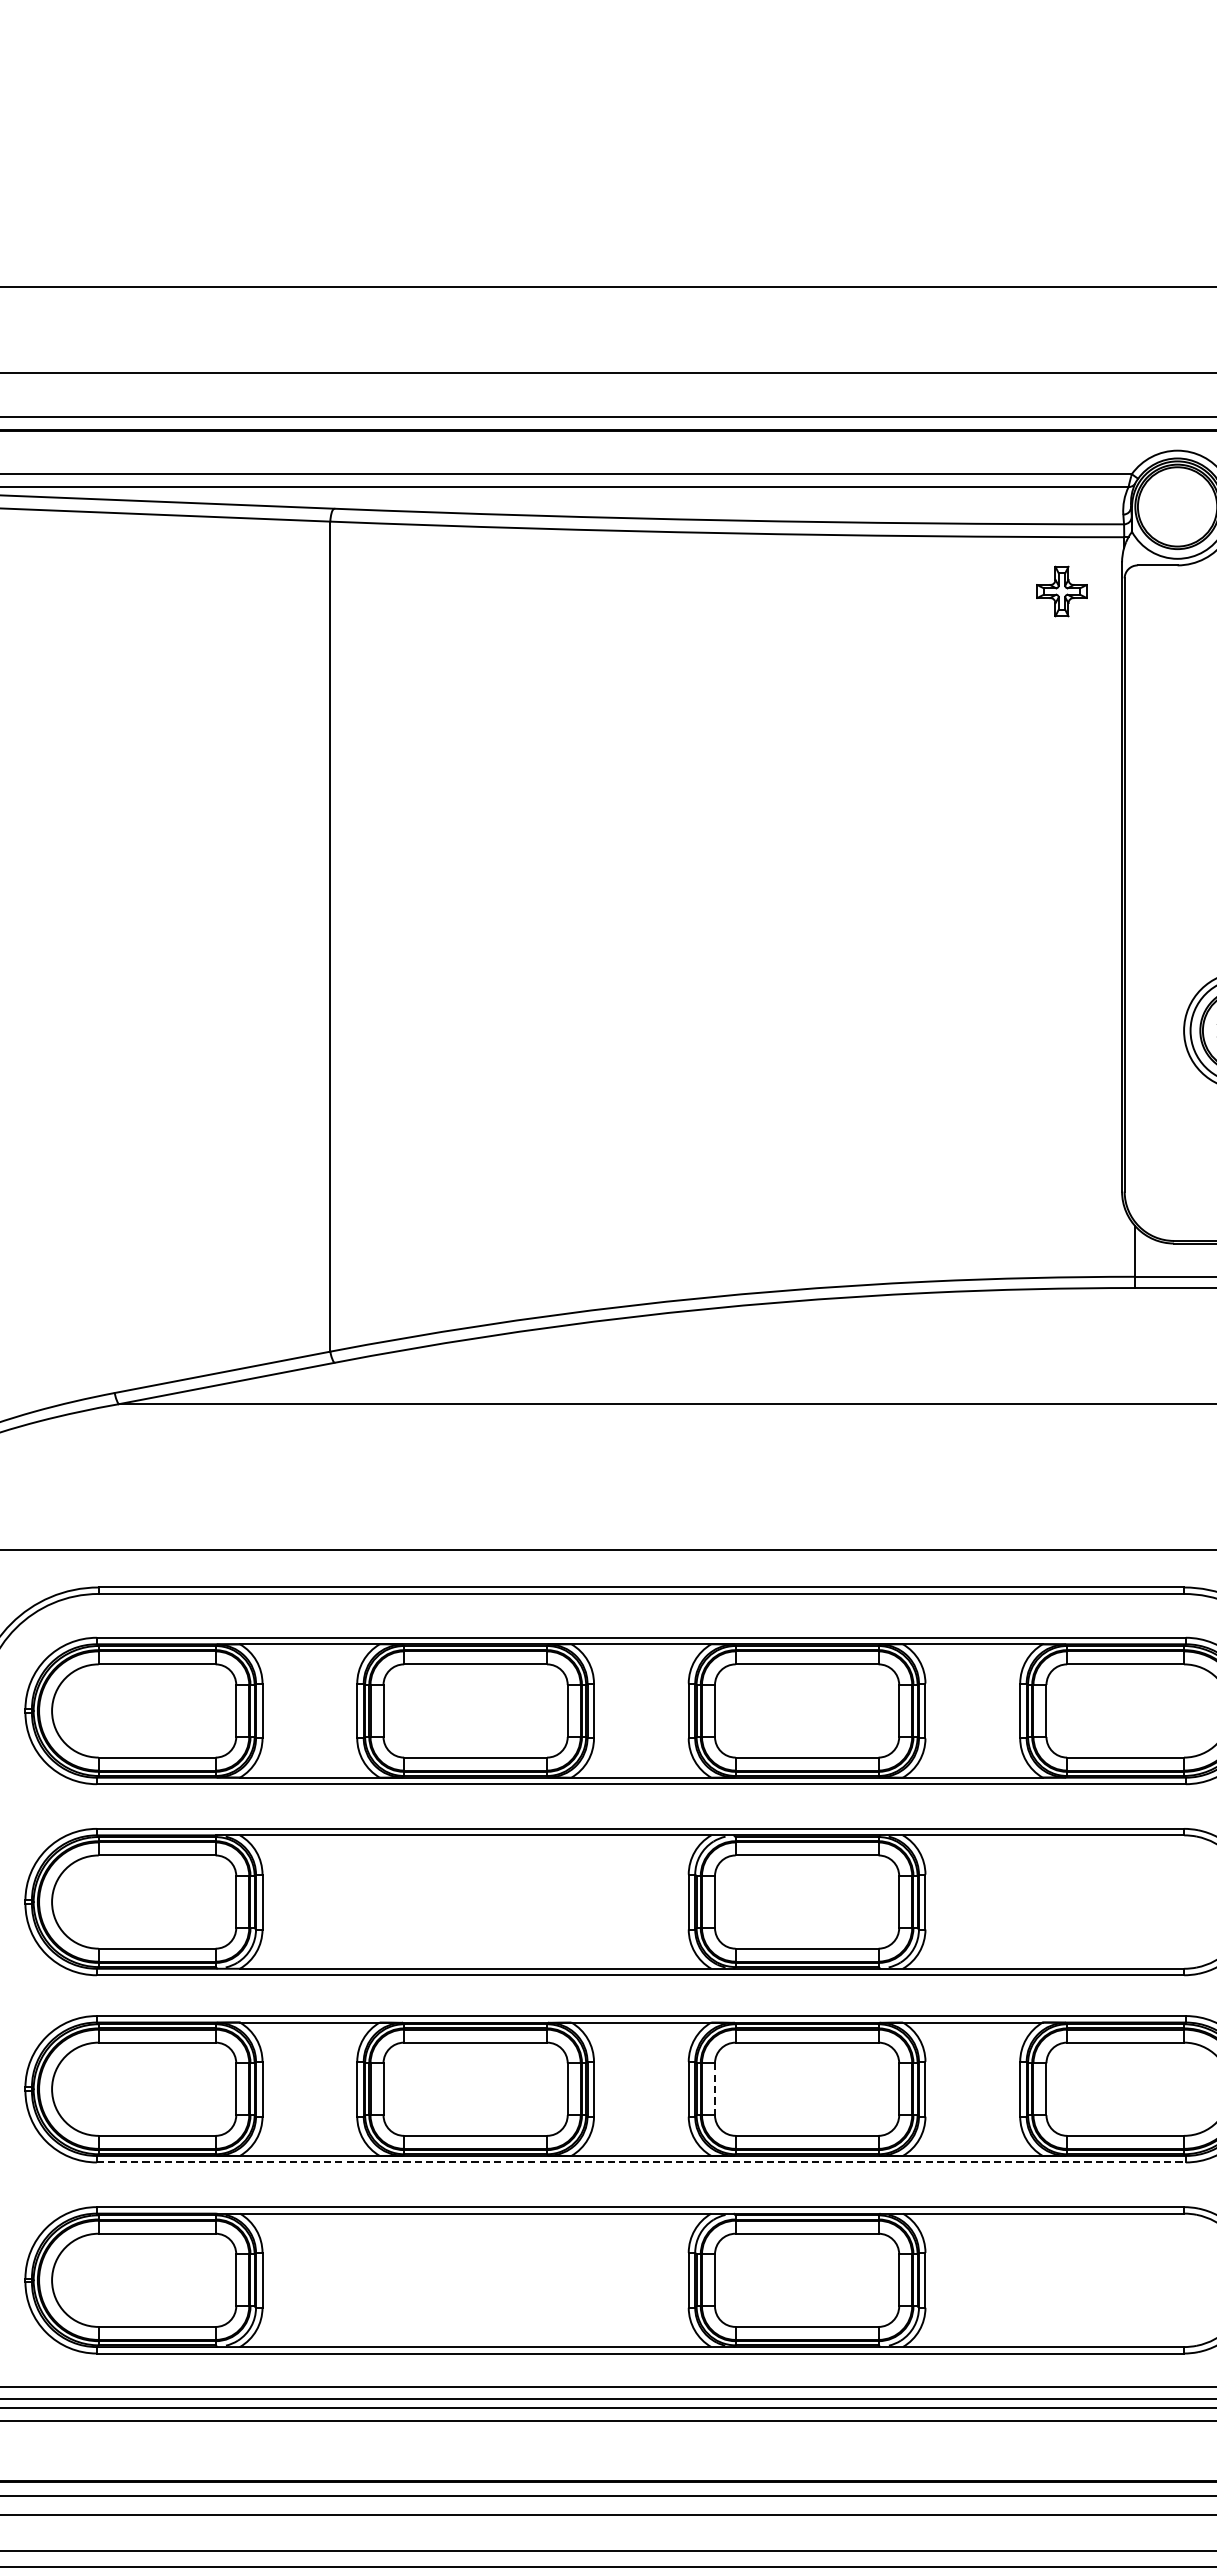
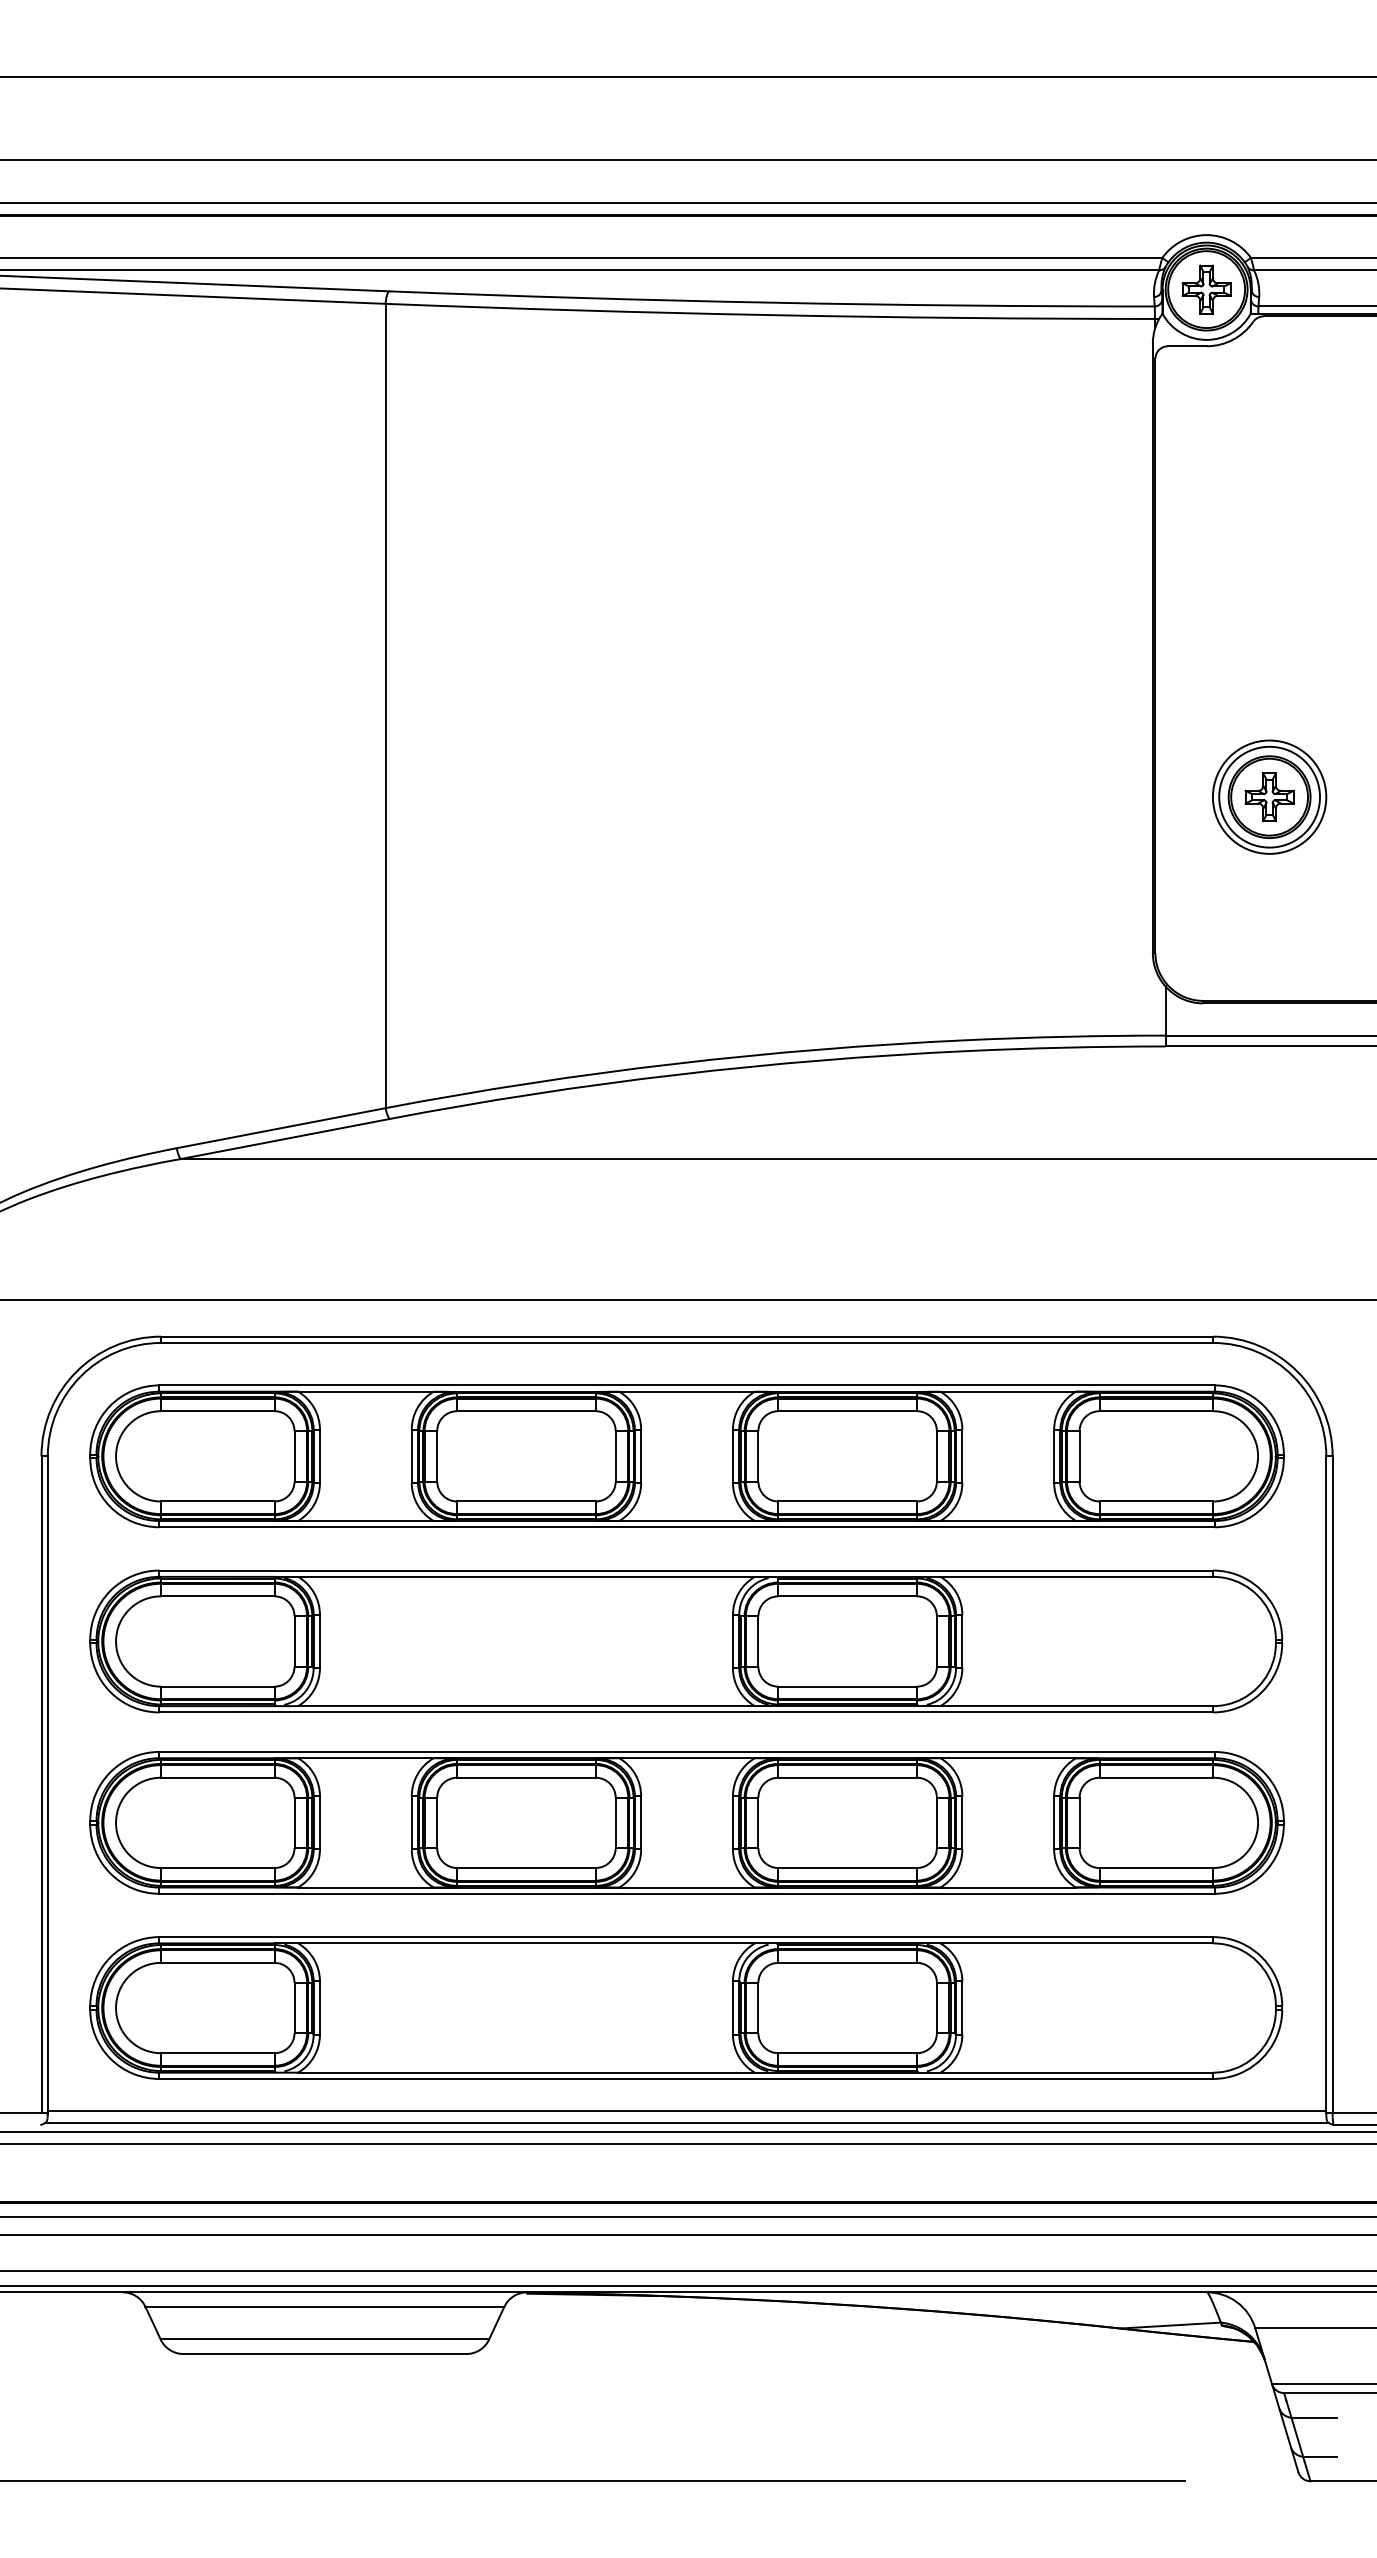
part: (1061, 591) -> (1206, 289), moved
line: (715, 2089) -> (758, 1823), dashed -> solid
line: (641, 2162) -> (687, 1893), dashed -> solid

